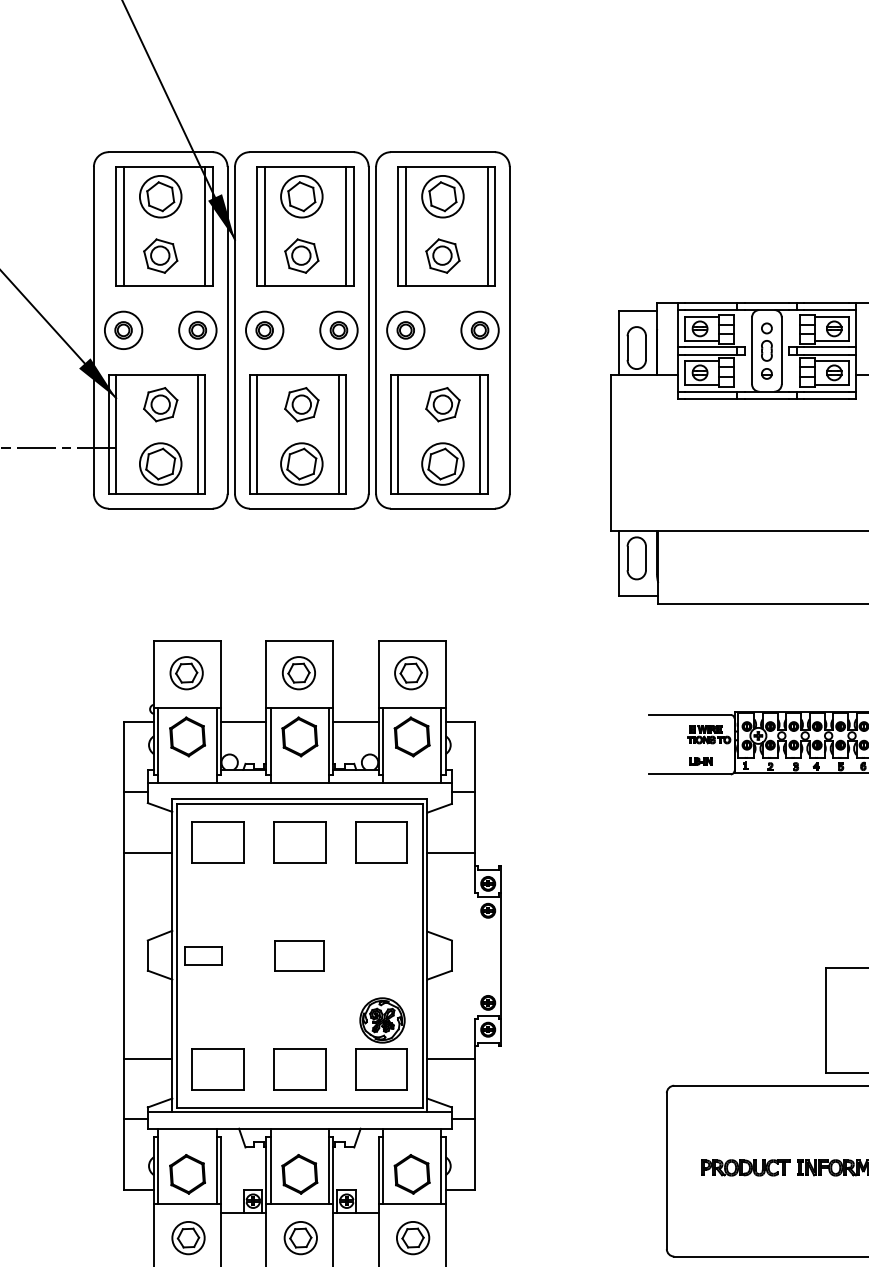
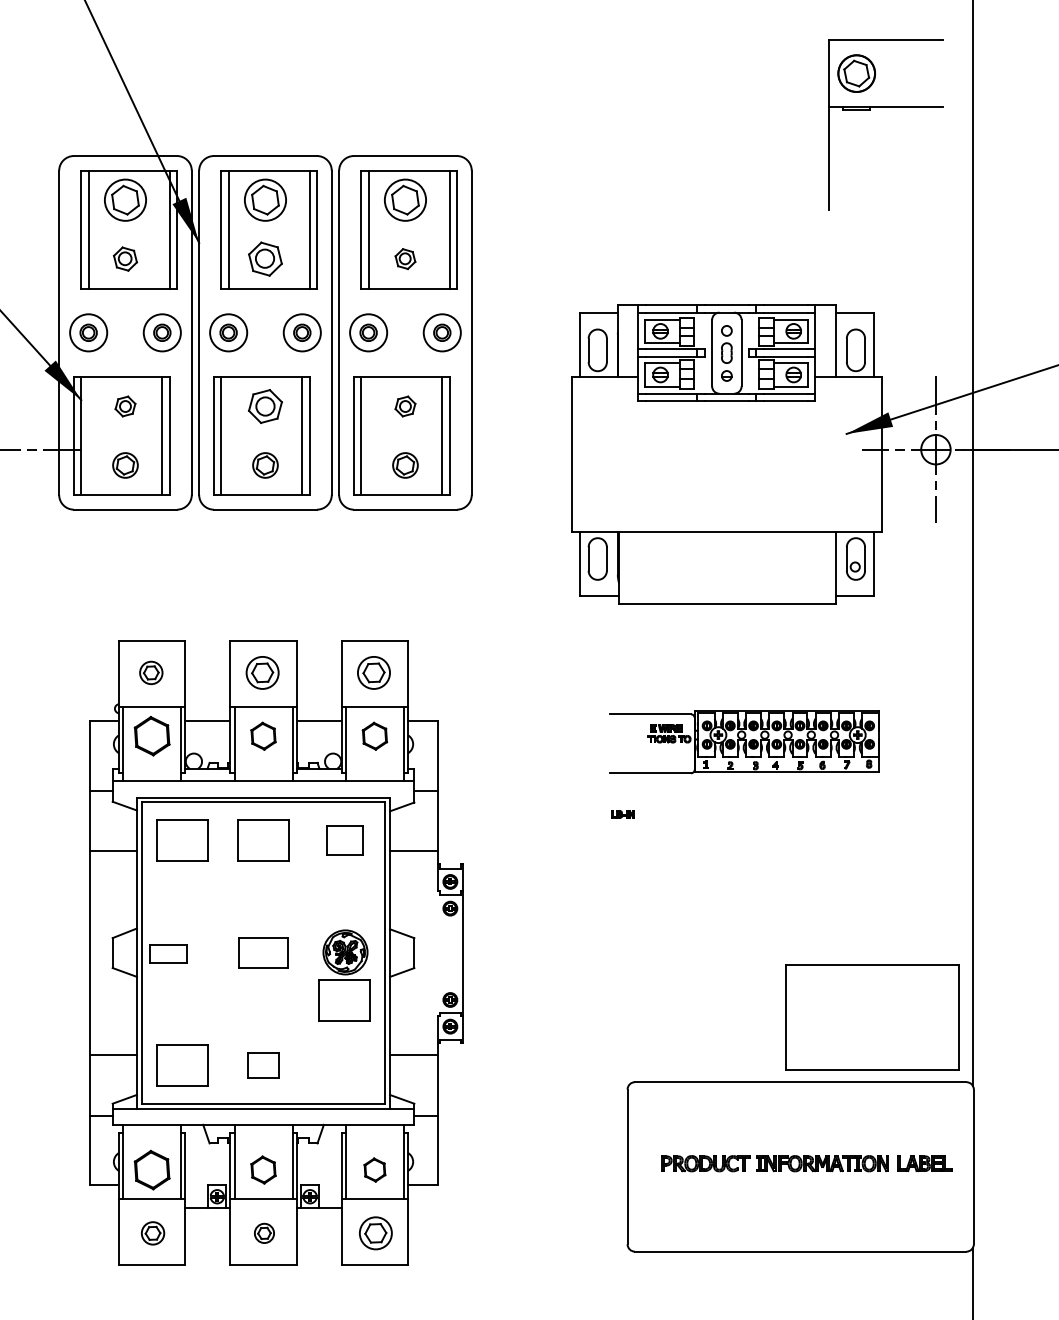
part: (160, 255) -> (125, 258), size x0.7
part: (442, 255) -> (405, 258), size x0.6
part: (160, 404) -> (125, 406), size x0.6
part: (442, 404) -> (405, 406), size x0.6
part: (160, 464) -> (125, 465), size x0.6
part: (301, 464) -> (265, 465), size x0.6
part: (442, 464) -> (405, 465), size x0.6
part: (186, 672) -> (151, 672), size x0.7
part: (299, 737) -> (263, 736), size x0.7
part: (411, 737) -> (374, 736), size x0.7
part: (700, 761) -> (622, 814), moved
part: (381, 842) -> (344, 840), size x0.7
part: (381, 1043) -> (344, 975), moved
part: (299, 1068) -> (263, 1065), size x0.6
part: (299, 1173) -> (263, 1169), size x0.7
part: (411, 1173) -> (374, 1169), size x0.6
part: (187, 1238) -> (152, 1233), size x0.7
part: (300, 1238) -> (264, 1233), size x0.6

